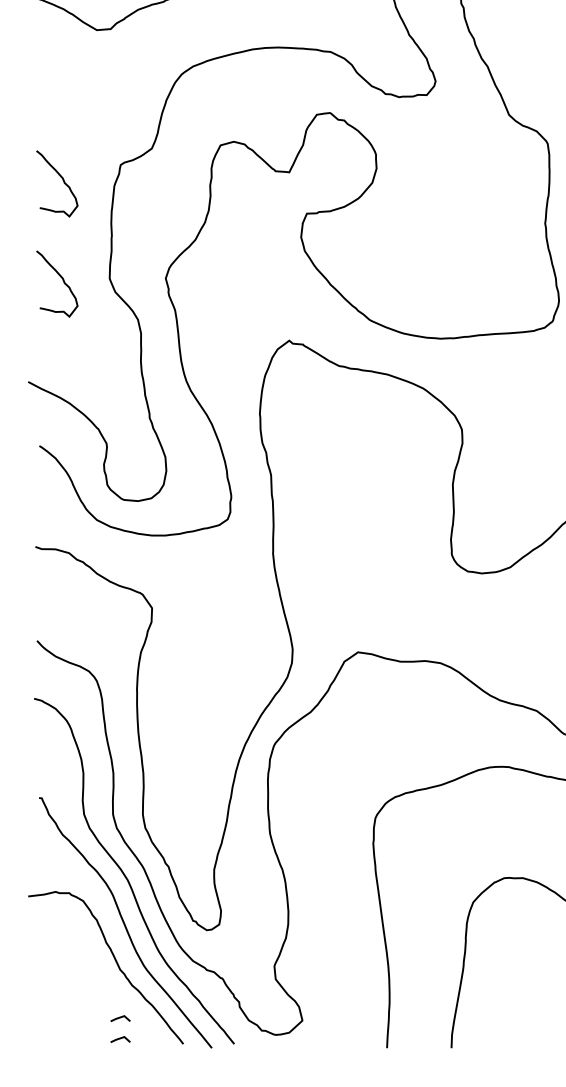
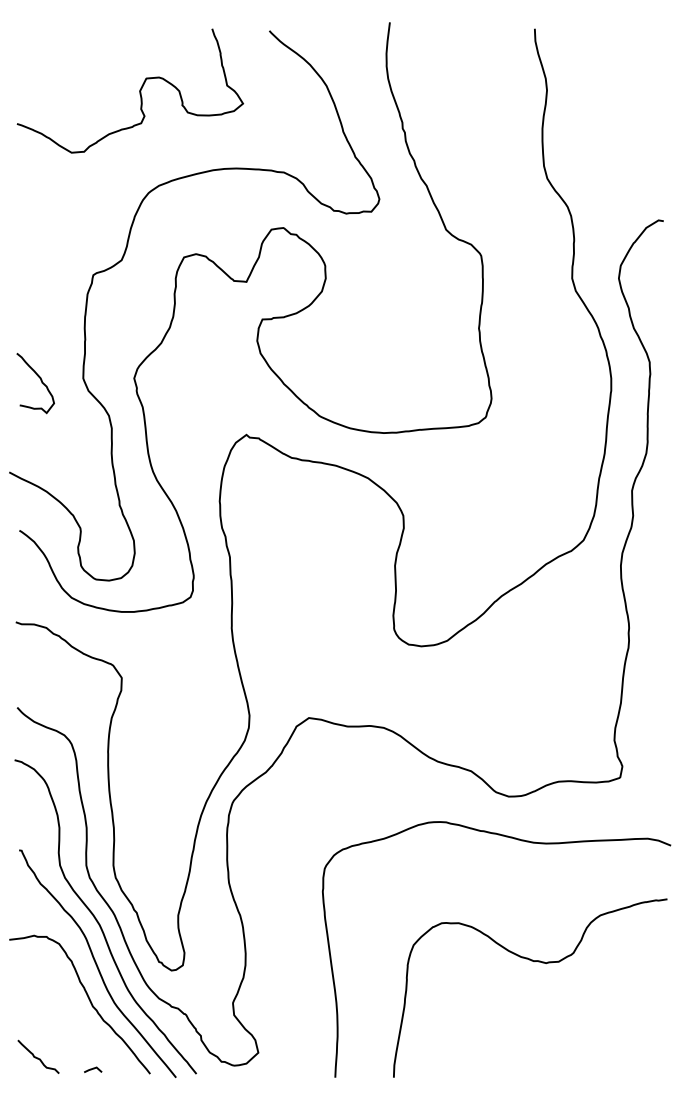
curve: (62, 180) -> (40, 289), removed
line: (120, 1018) -> (93, 1050), removed
curve: (60, 1025) -> (38, 1057), added

